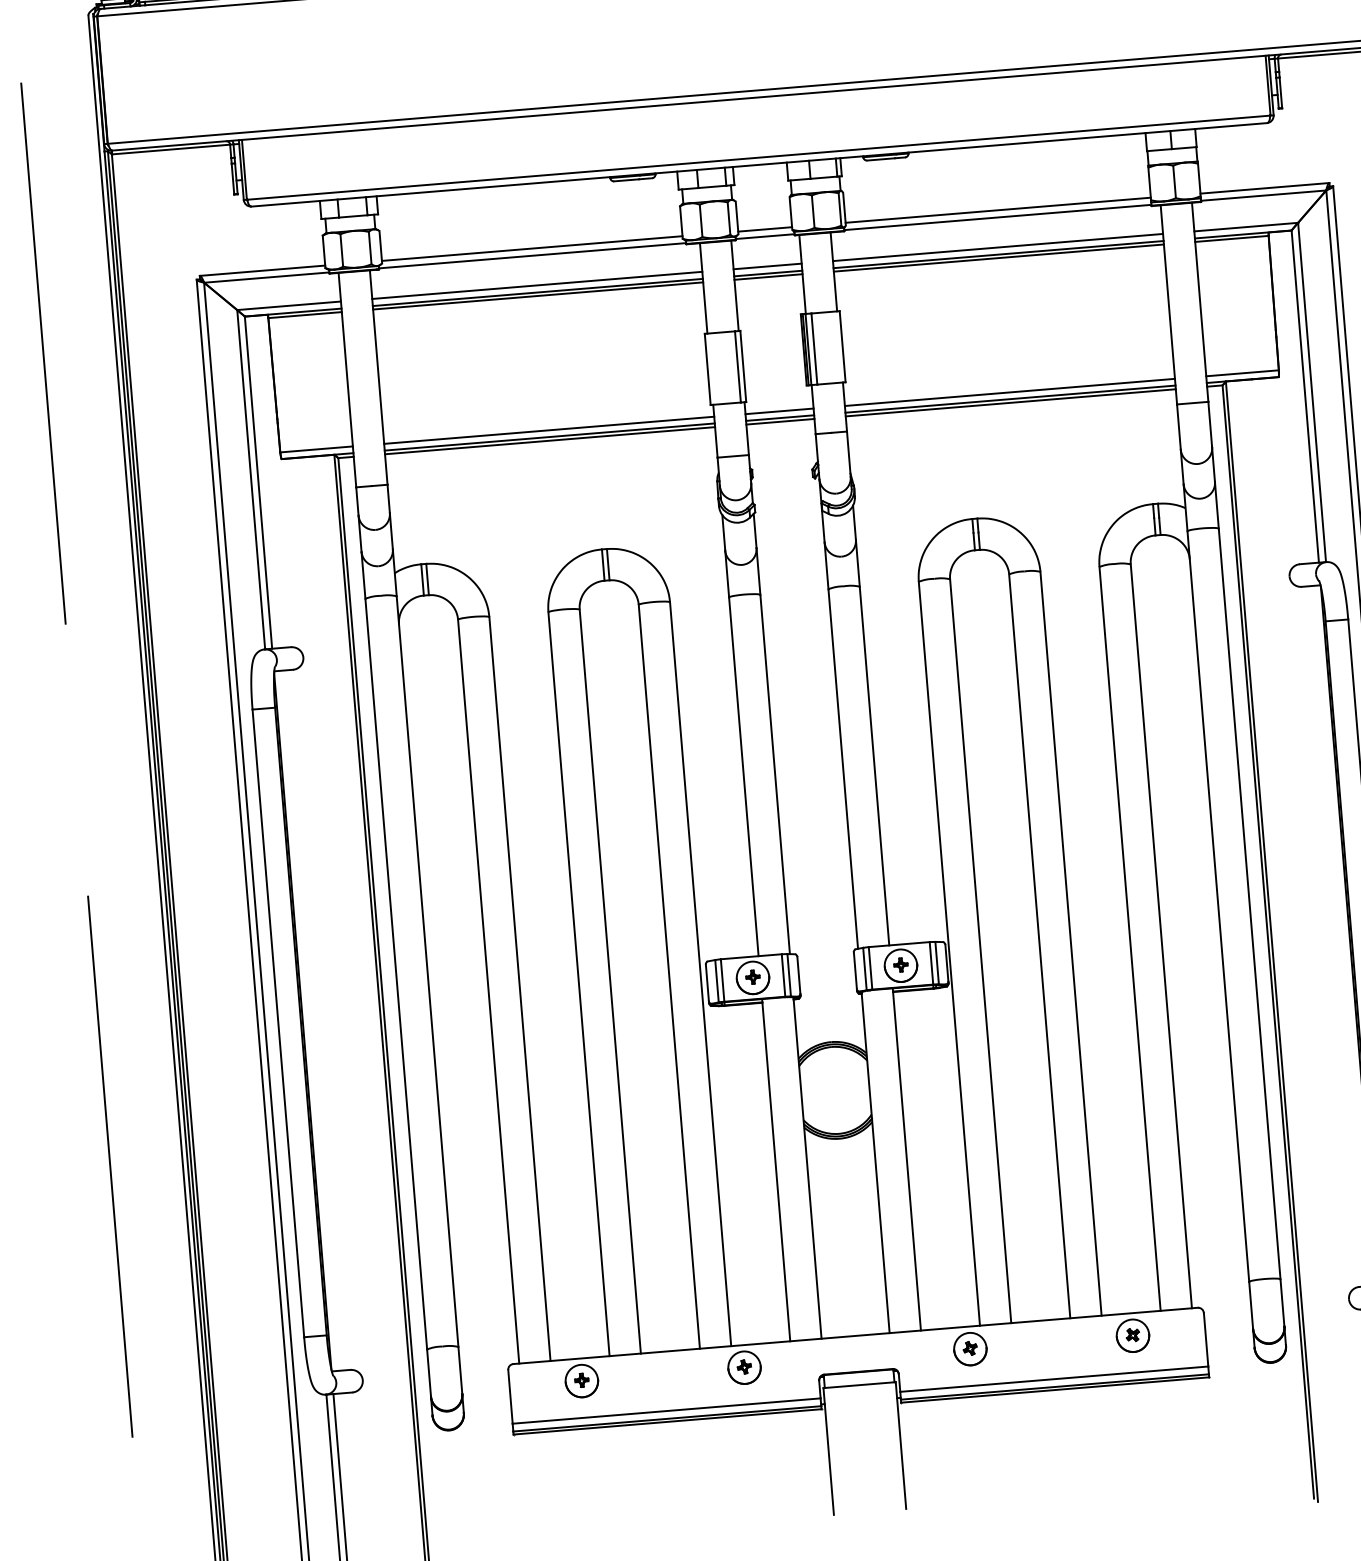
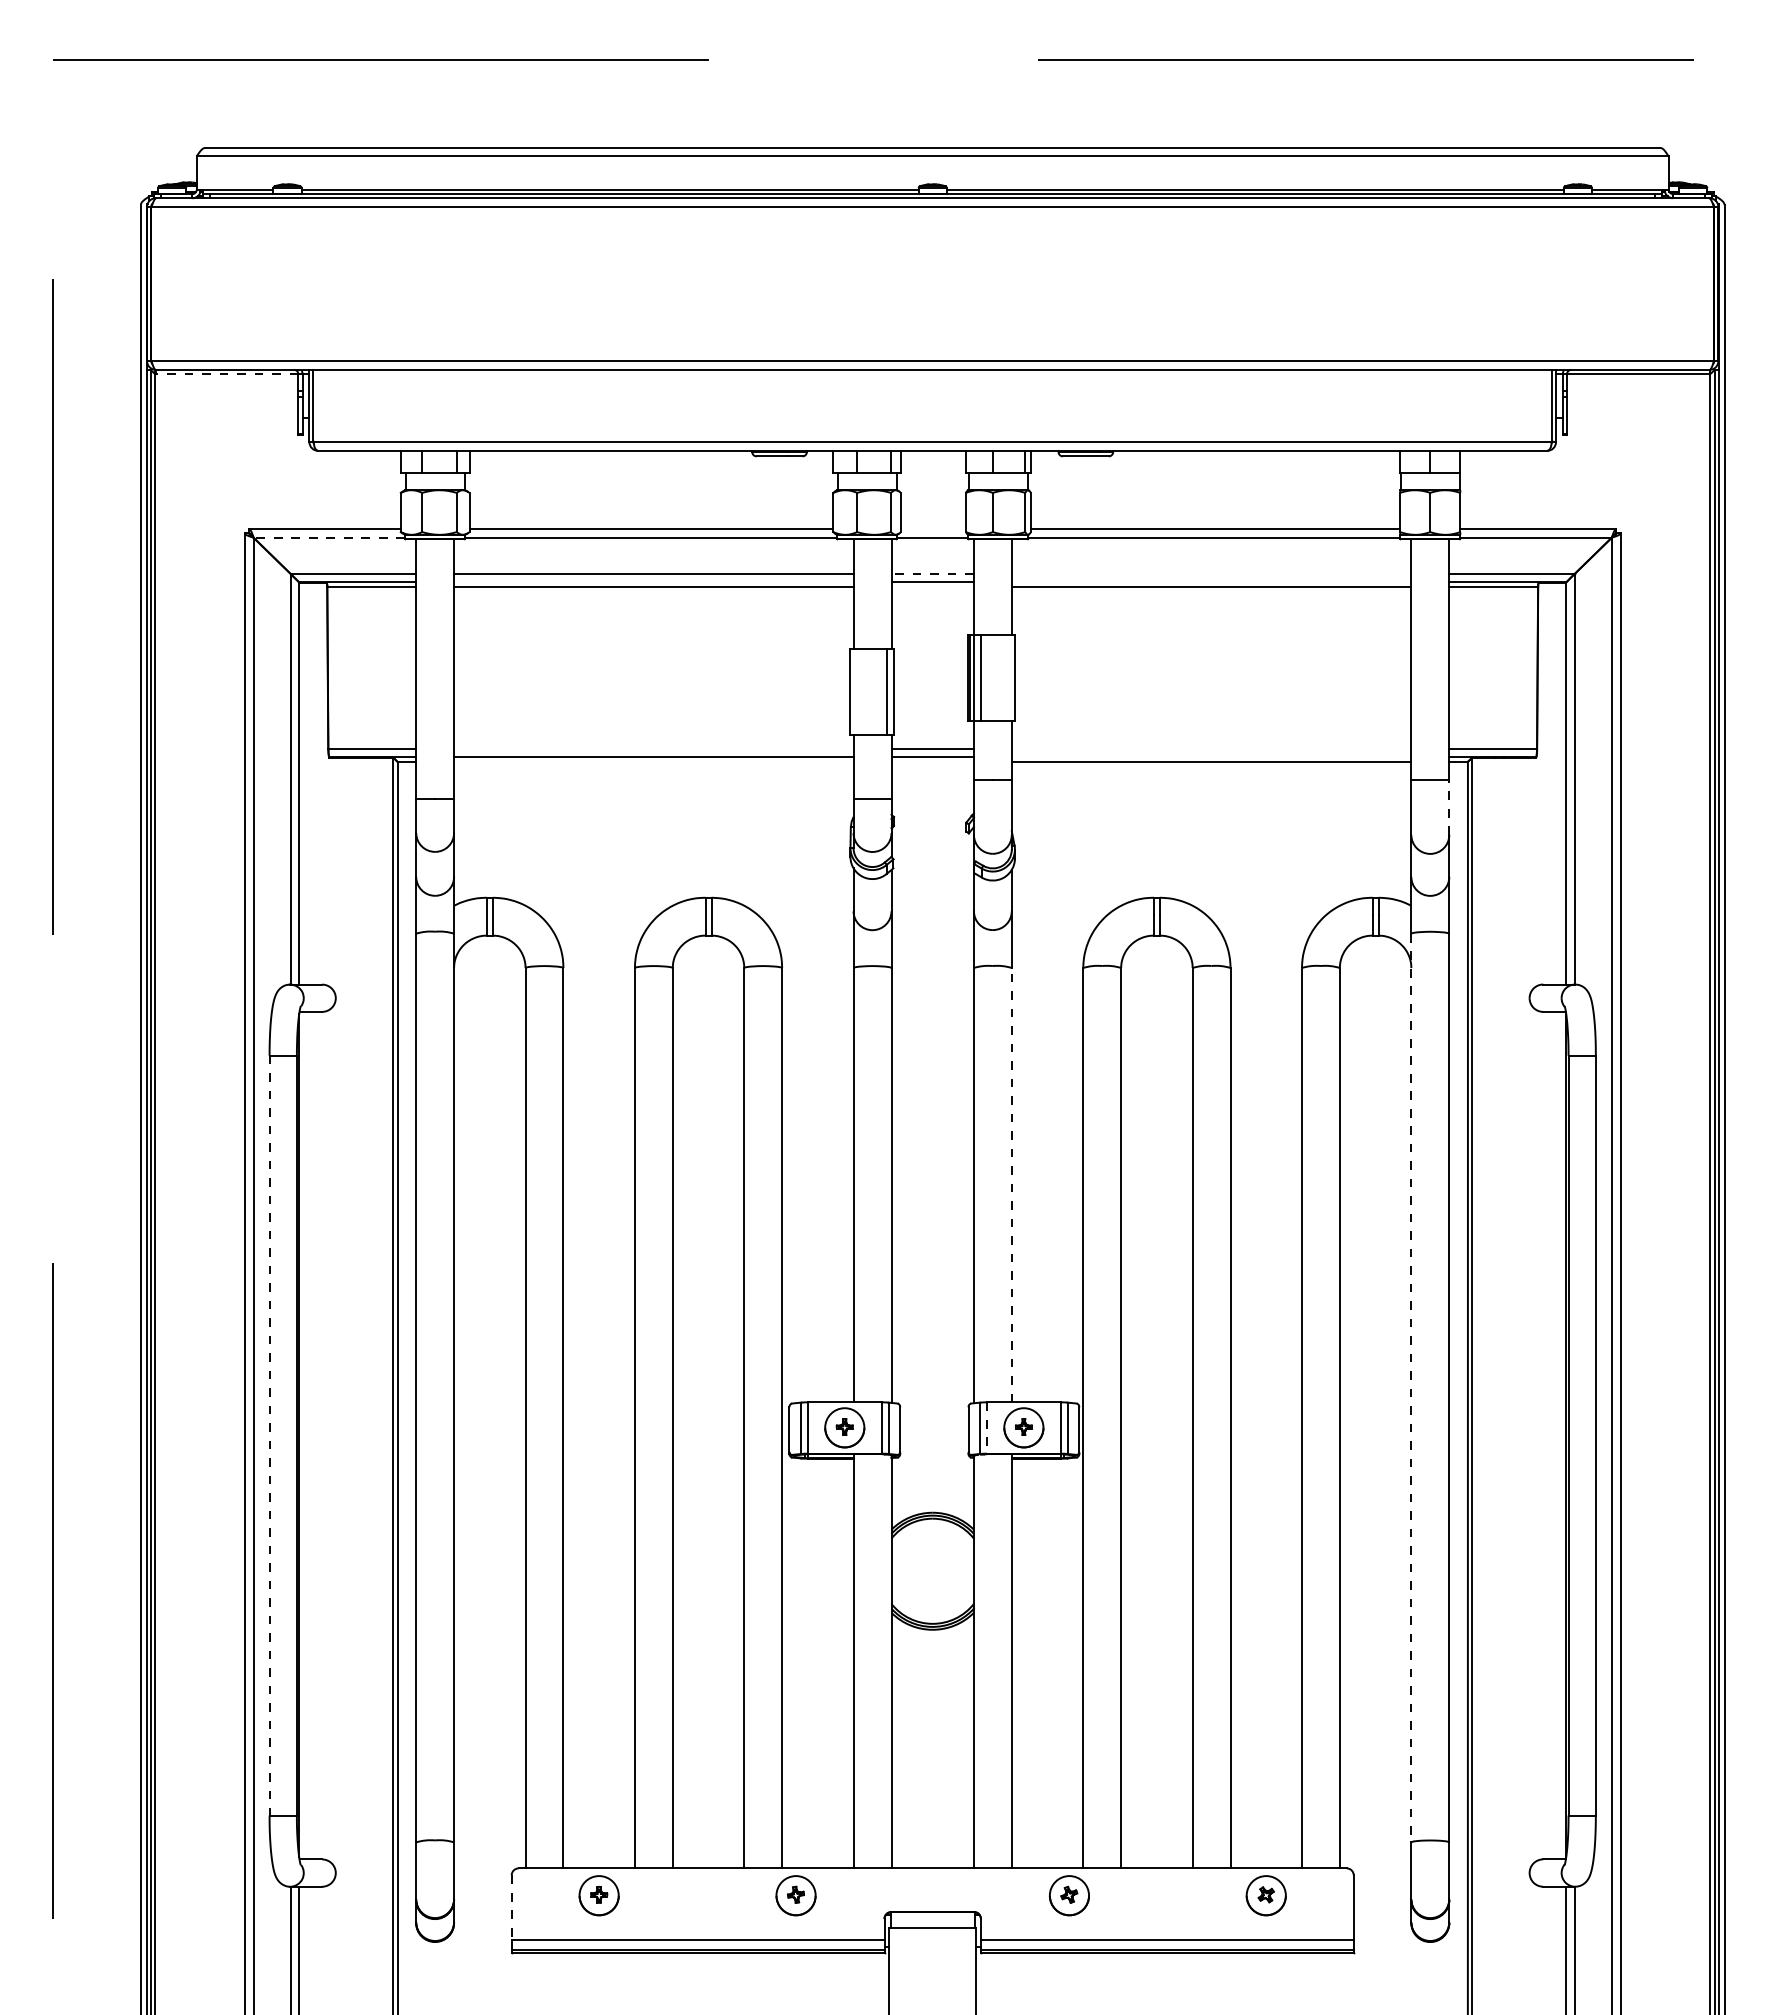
line: (170, 149) -> (226, 374), solid -> dashed
line: (764, 229) -> (932, 529), removed
line: (997, 247) -> (1211, 573), removed
line: (998, 254) -> (1211, 582), removed
line: (767, 266) -> (932, 573), solid -> dashed
line: (768, 276) -> (932, 586), removed
line: (266, 277) -> (329, 537), solid -> dashed
line: (537, 292) -> (653, 582), removed
line: (1009, 392) -> (1211, 749), removed
line: (1010, 399) -> (1211, 757), removed
line: (780, 421) -> (932, 761), removed
line: (1210, 424) -> (1449, 807), solid -> dashed
line: (548, 430) -> (653, 749), removed
line: (549, 440) -> (653, 761), removed
line: (874, 765) -> (1011, 1184), solid -> dashed
line: (1218, 906) -> (1411, 1388), solid -> dashed
line: (870, 967) -> (987, 1427), solid -> dashed
line: (278, 1023) -> (269, 1435), solid -> dashed
line: (510, 1397) -> (511, 1908), solid -> dashed

